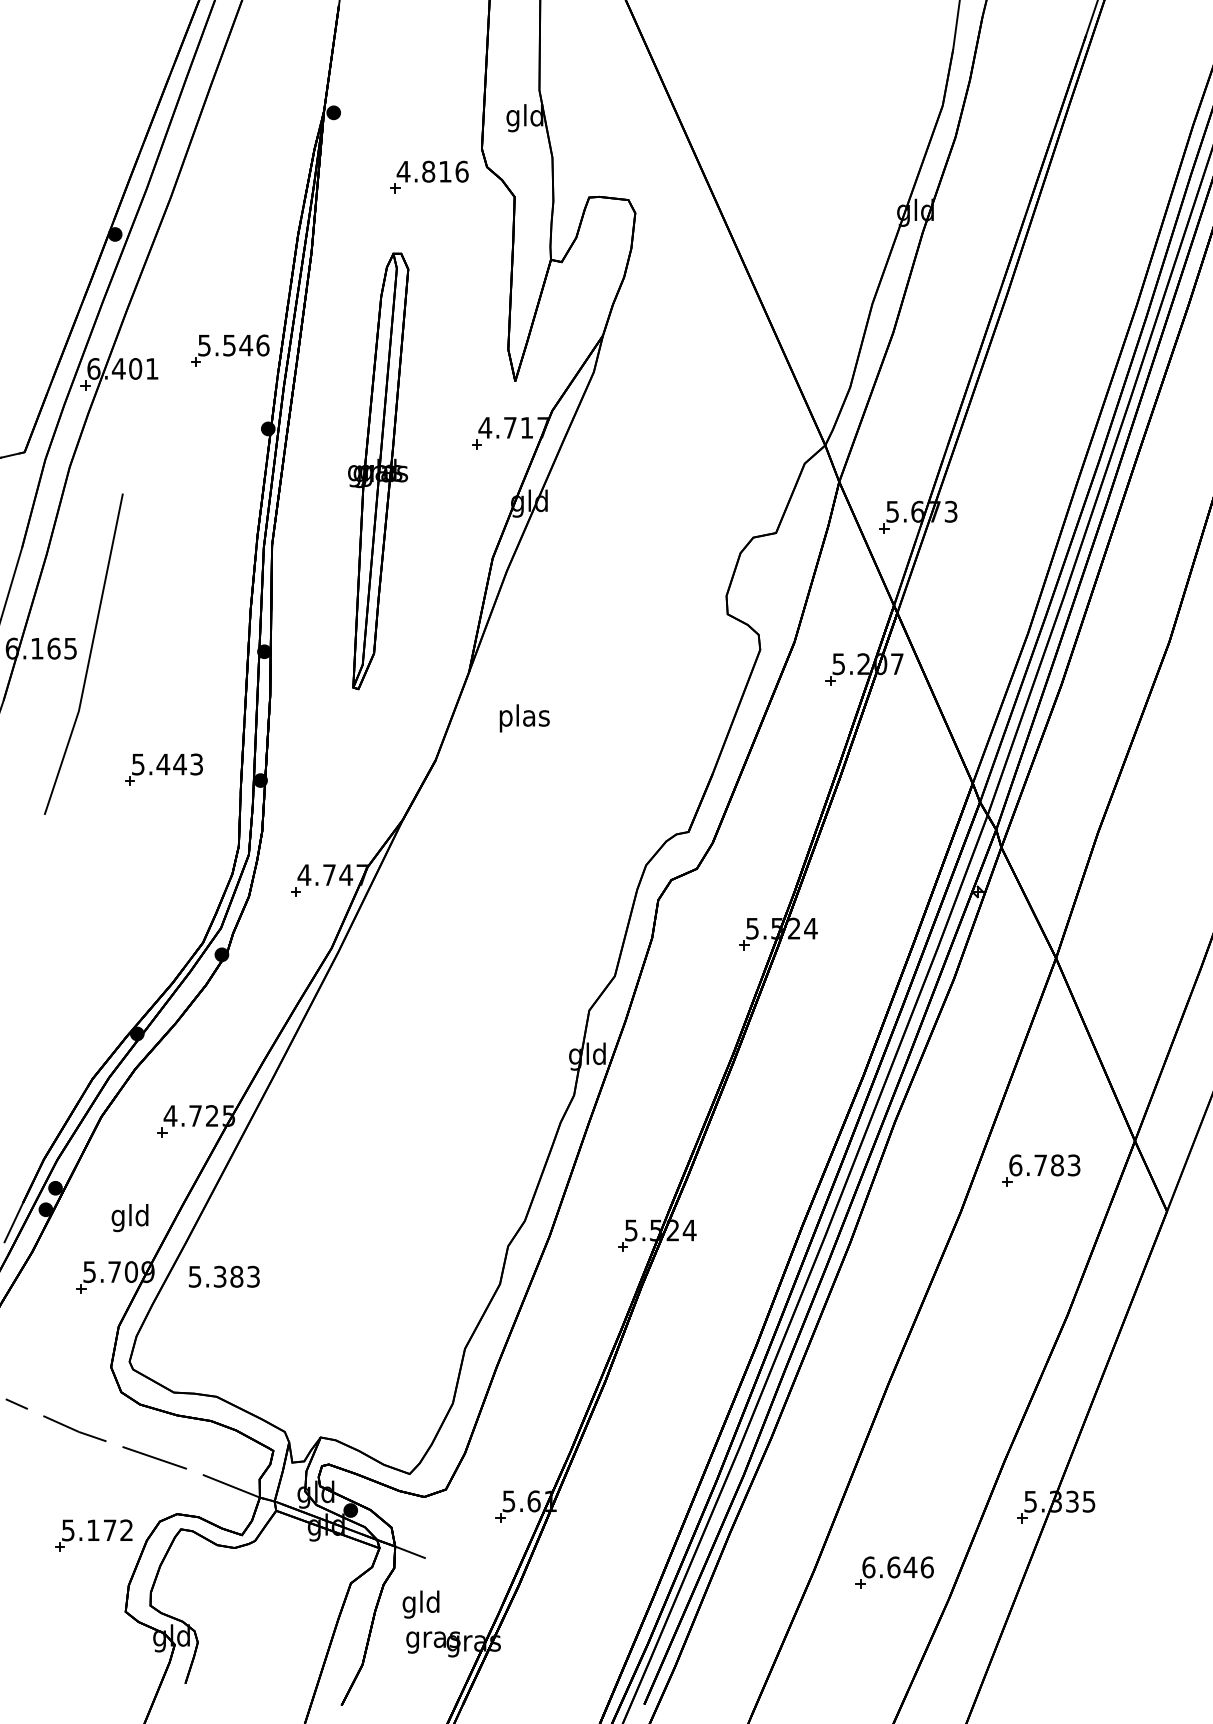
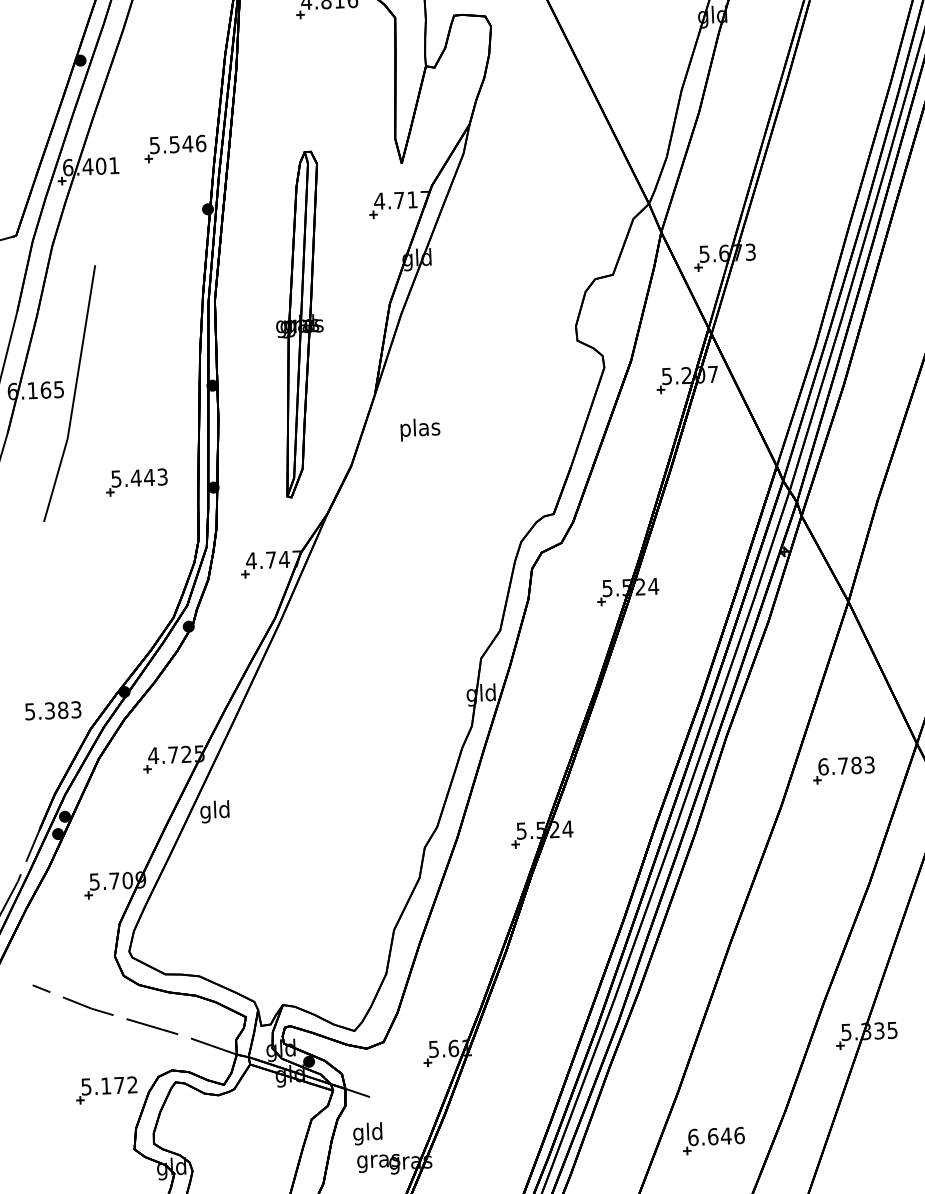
part: (378, 471) -> (300, 324), moved
text: (129, 1218) -> (214, 812), moved
text: (223, 1276) -> (52, 710), moved
part: (894, 1572) -> (713, 1140), moved

